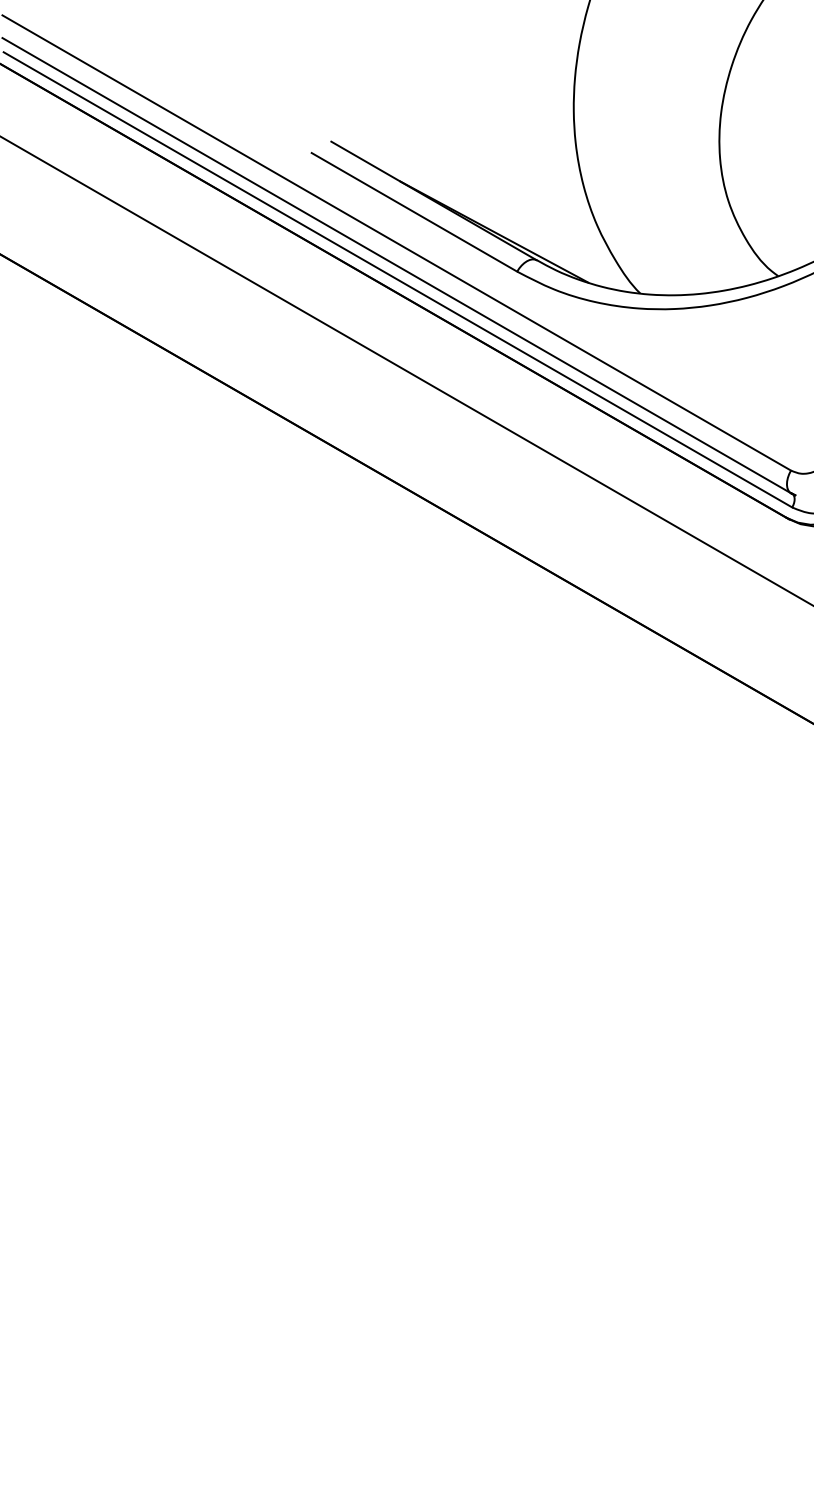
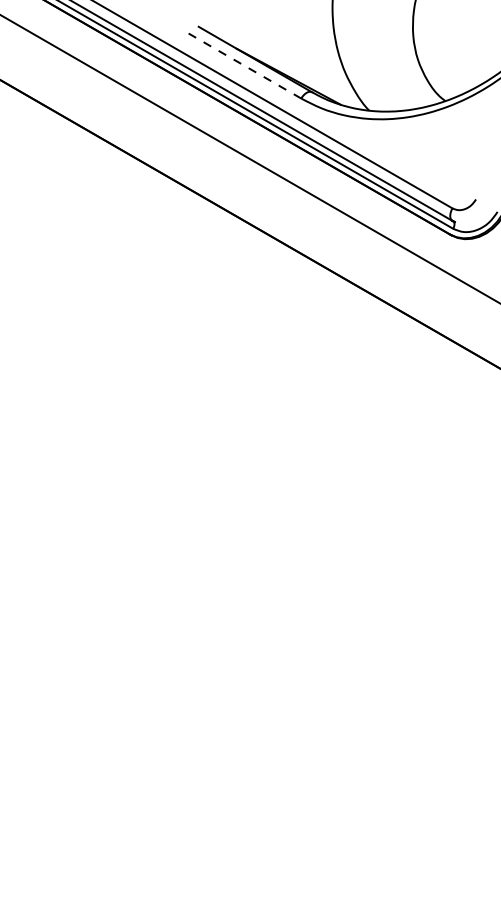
line: (414, 211) -> (244, 65), solid -> dashed

